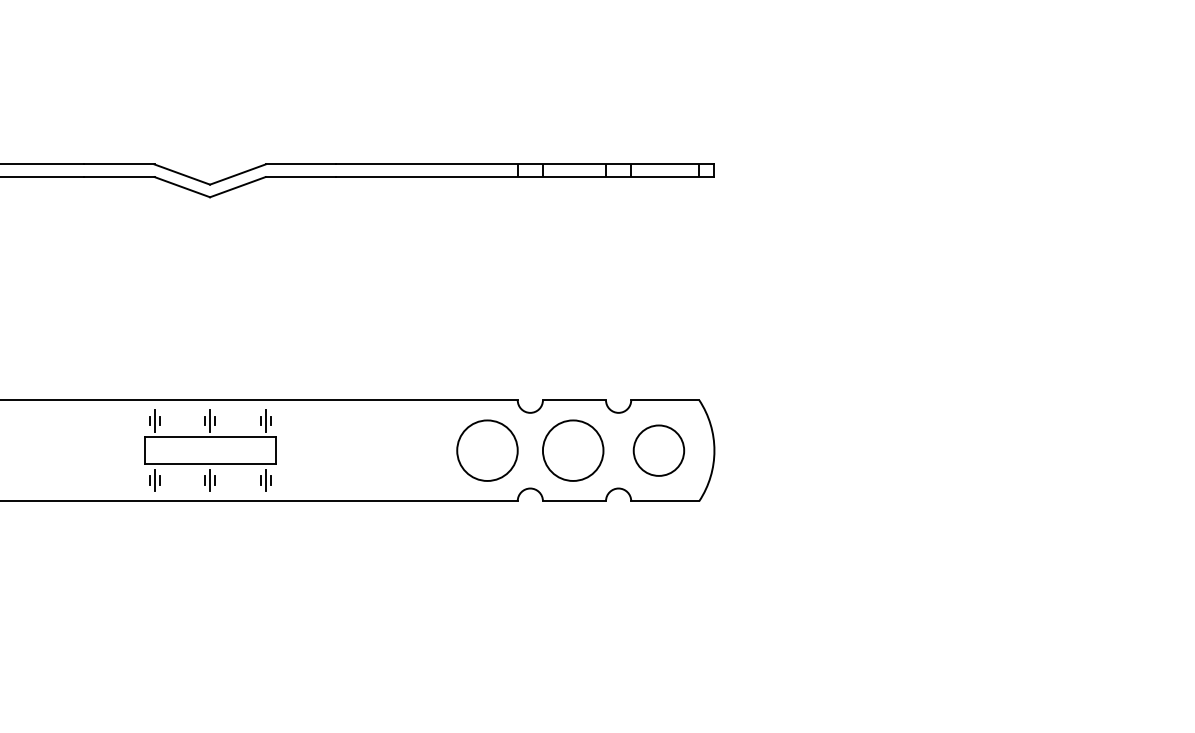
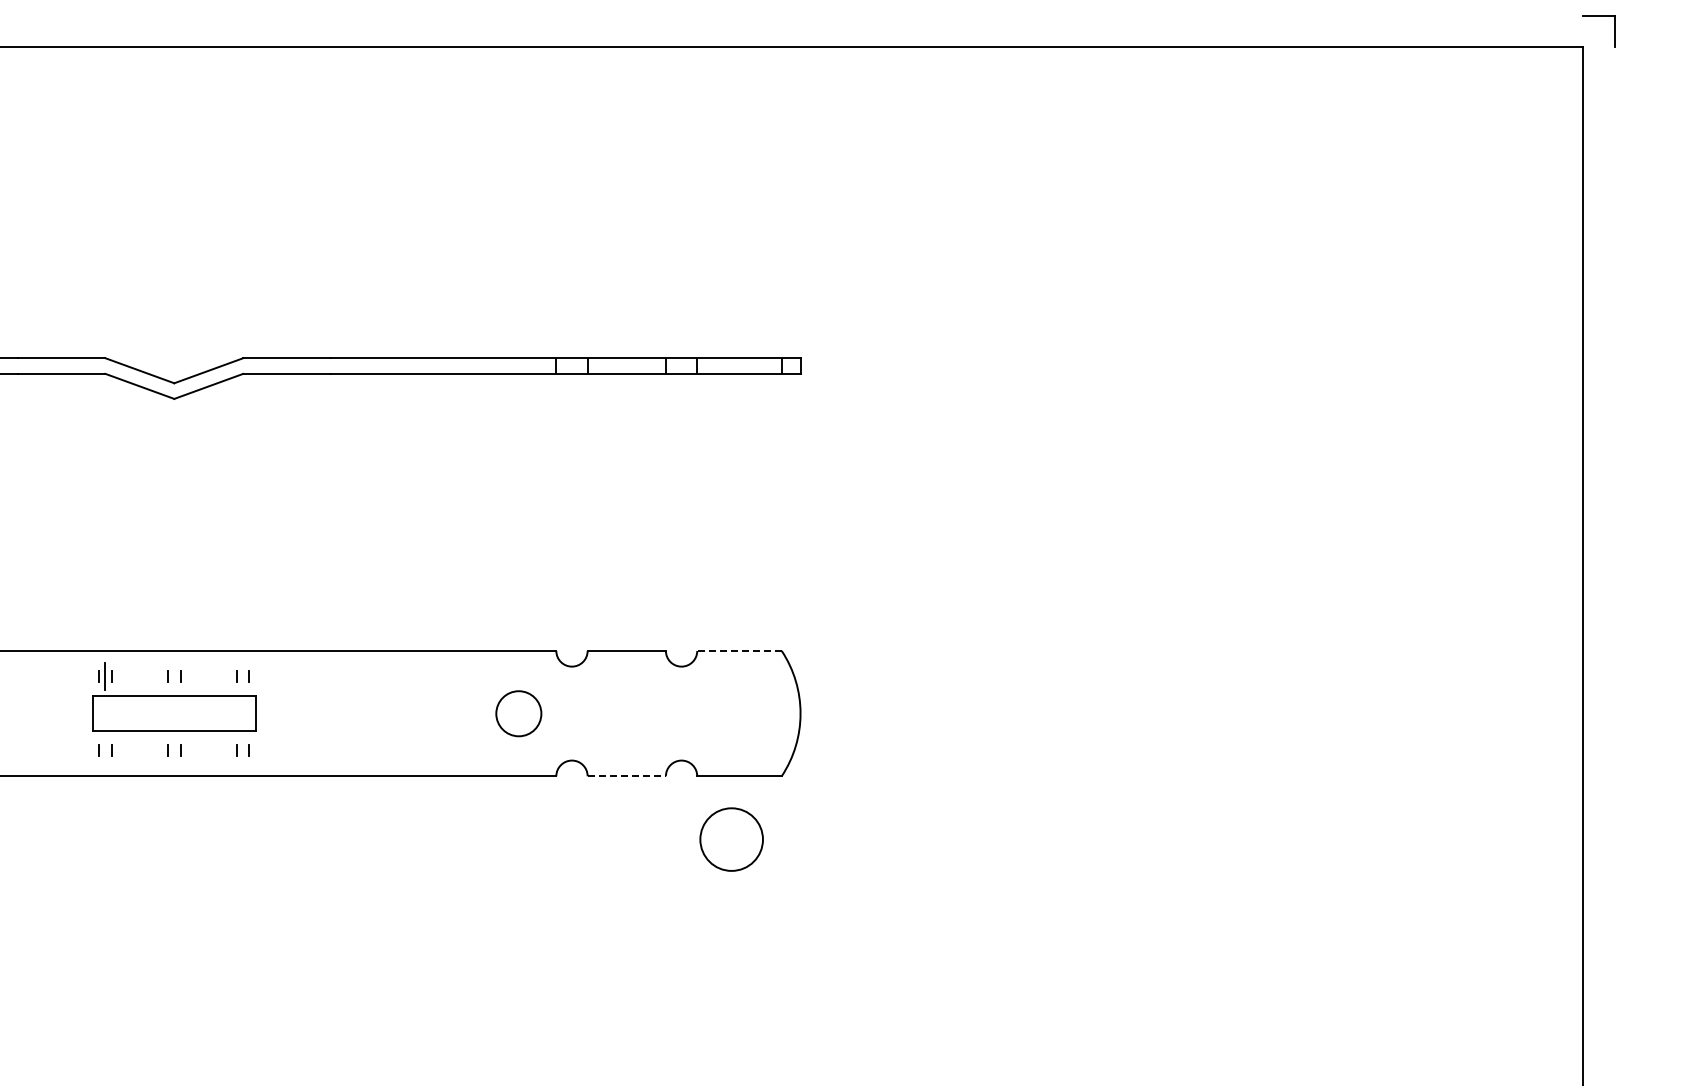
line: (665, 399) -> (739, 650), solid -> dashed
line: (210, 420) -> (174, 676), removed
line: (265, 420) -> (243, 676), removed
circle: (487, 450) -> (518, 713), size x0.6
circle: (572, 450) -> (624, 713), removed
circle: (658, 450) -> (731, 839), moved
line: (154, 479) -> (105, 749), removed
line: (210, 479) -> (174, 749), removed
line: (265, 479) -> (243, 749), removed
line: (575, 501) -> (627, 776), solid -> dashed

